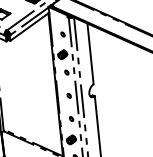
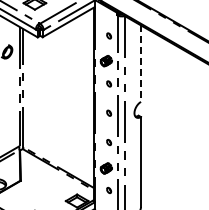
line: (90, 54) -> (141, 64), solid -> dashed

